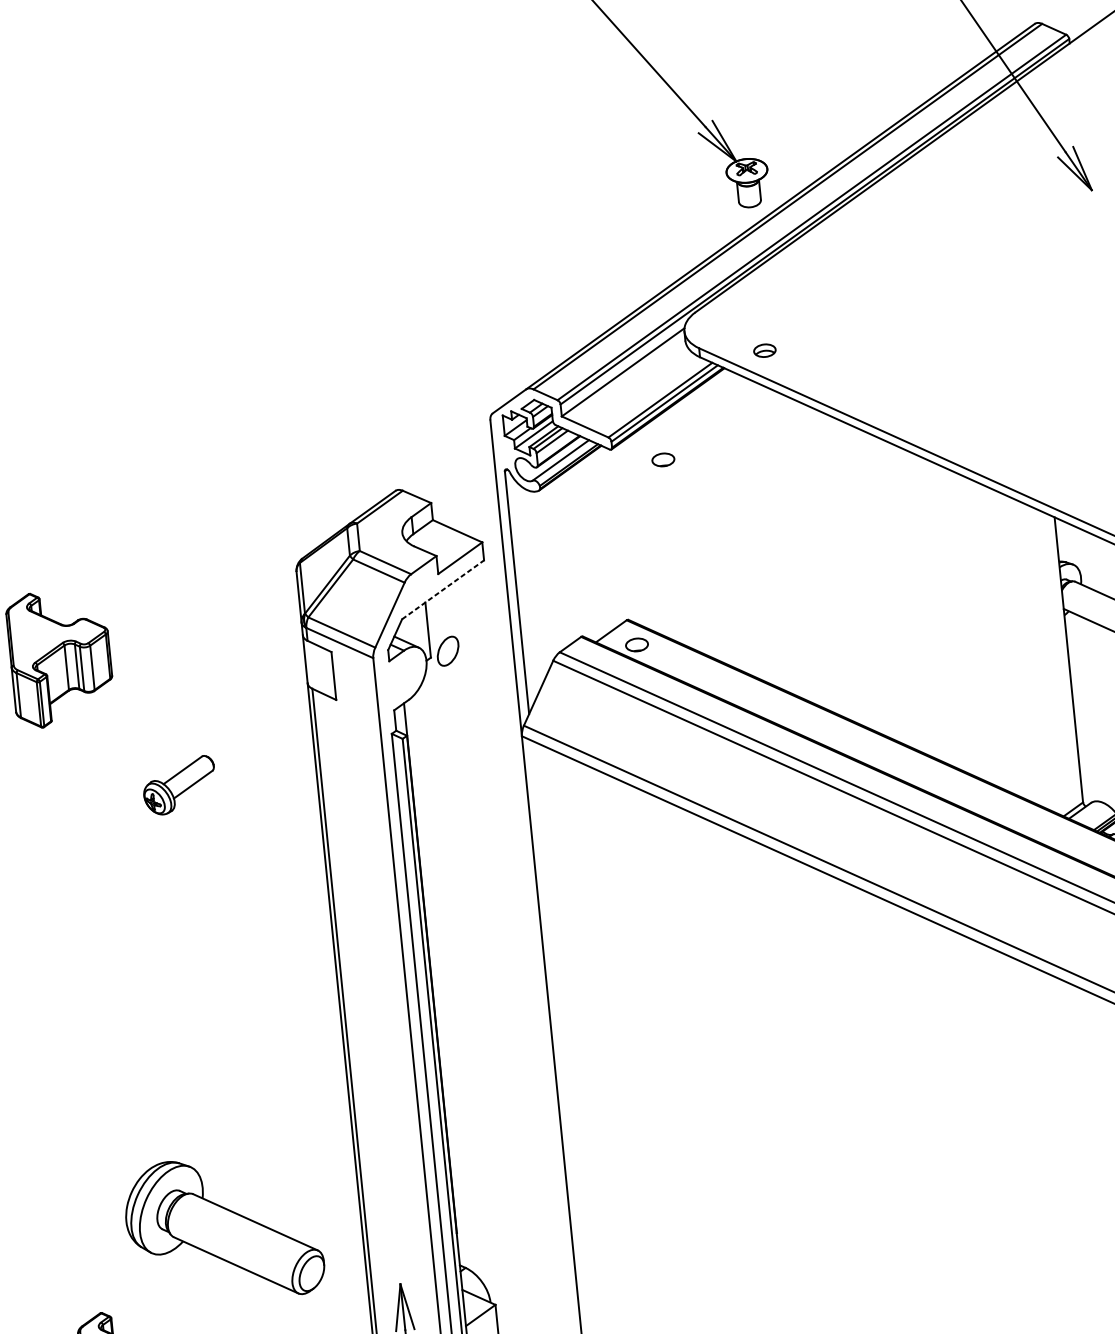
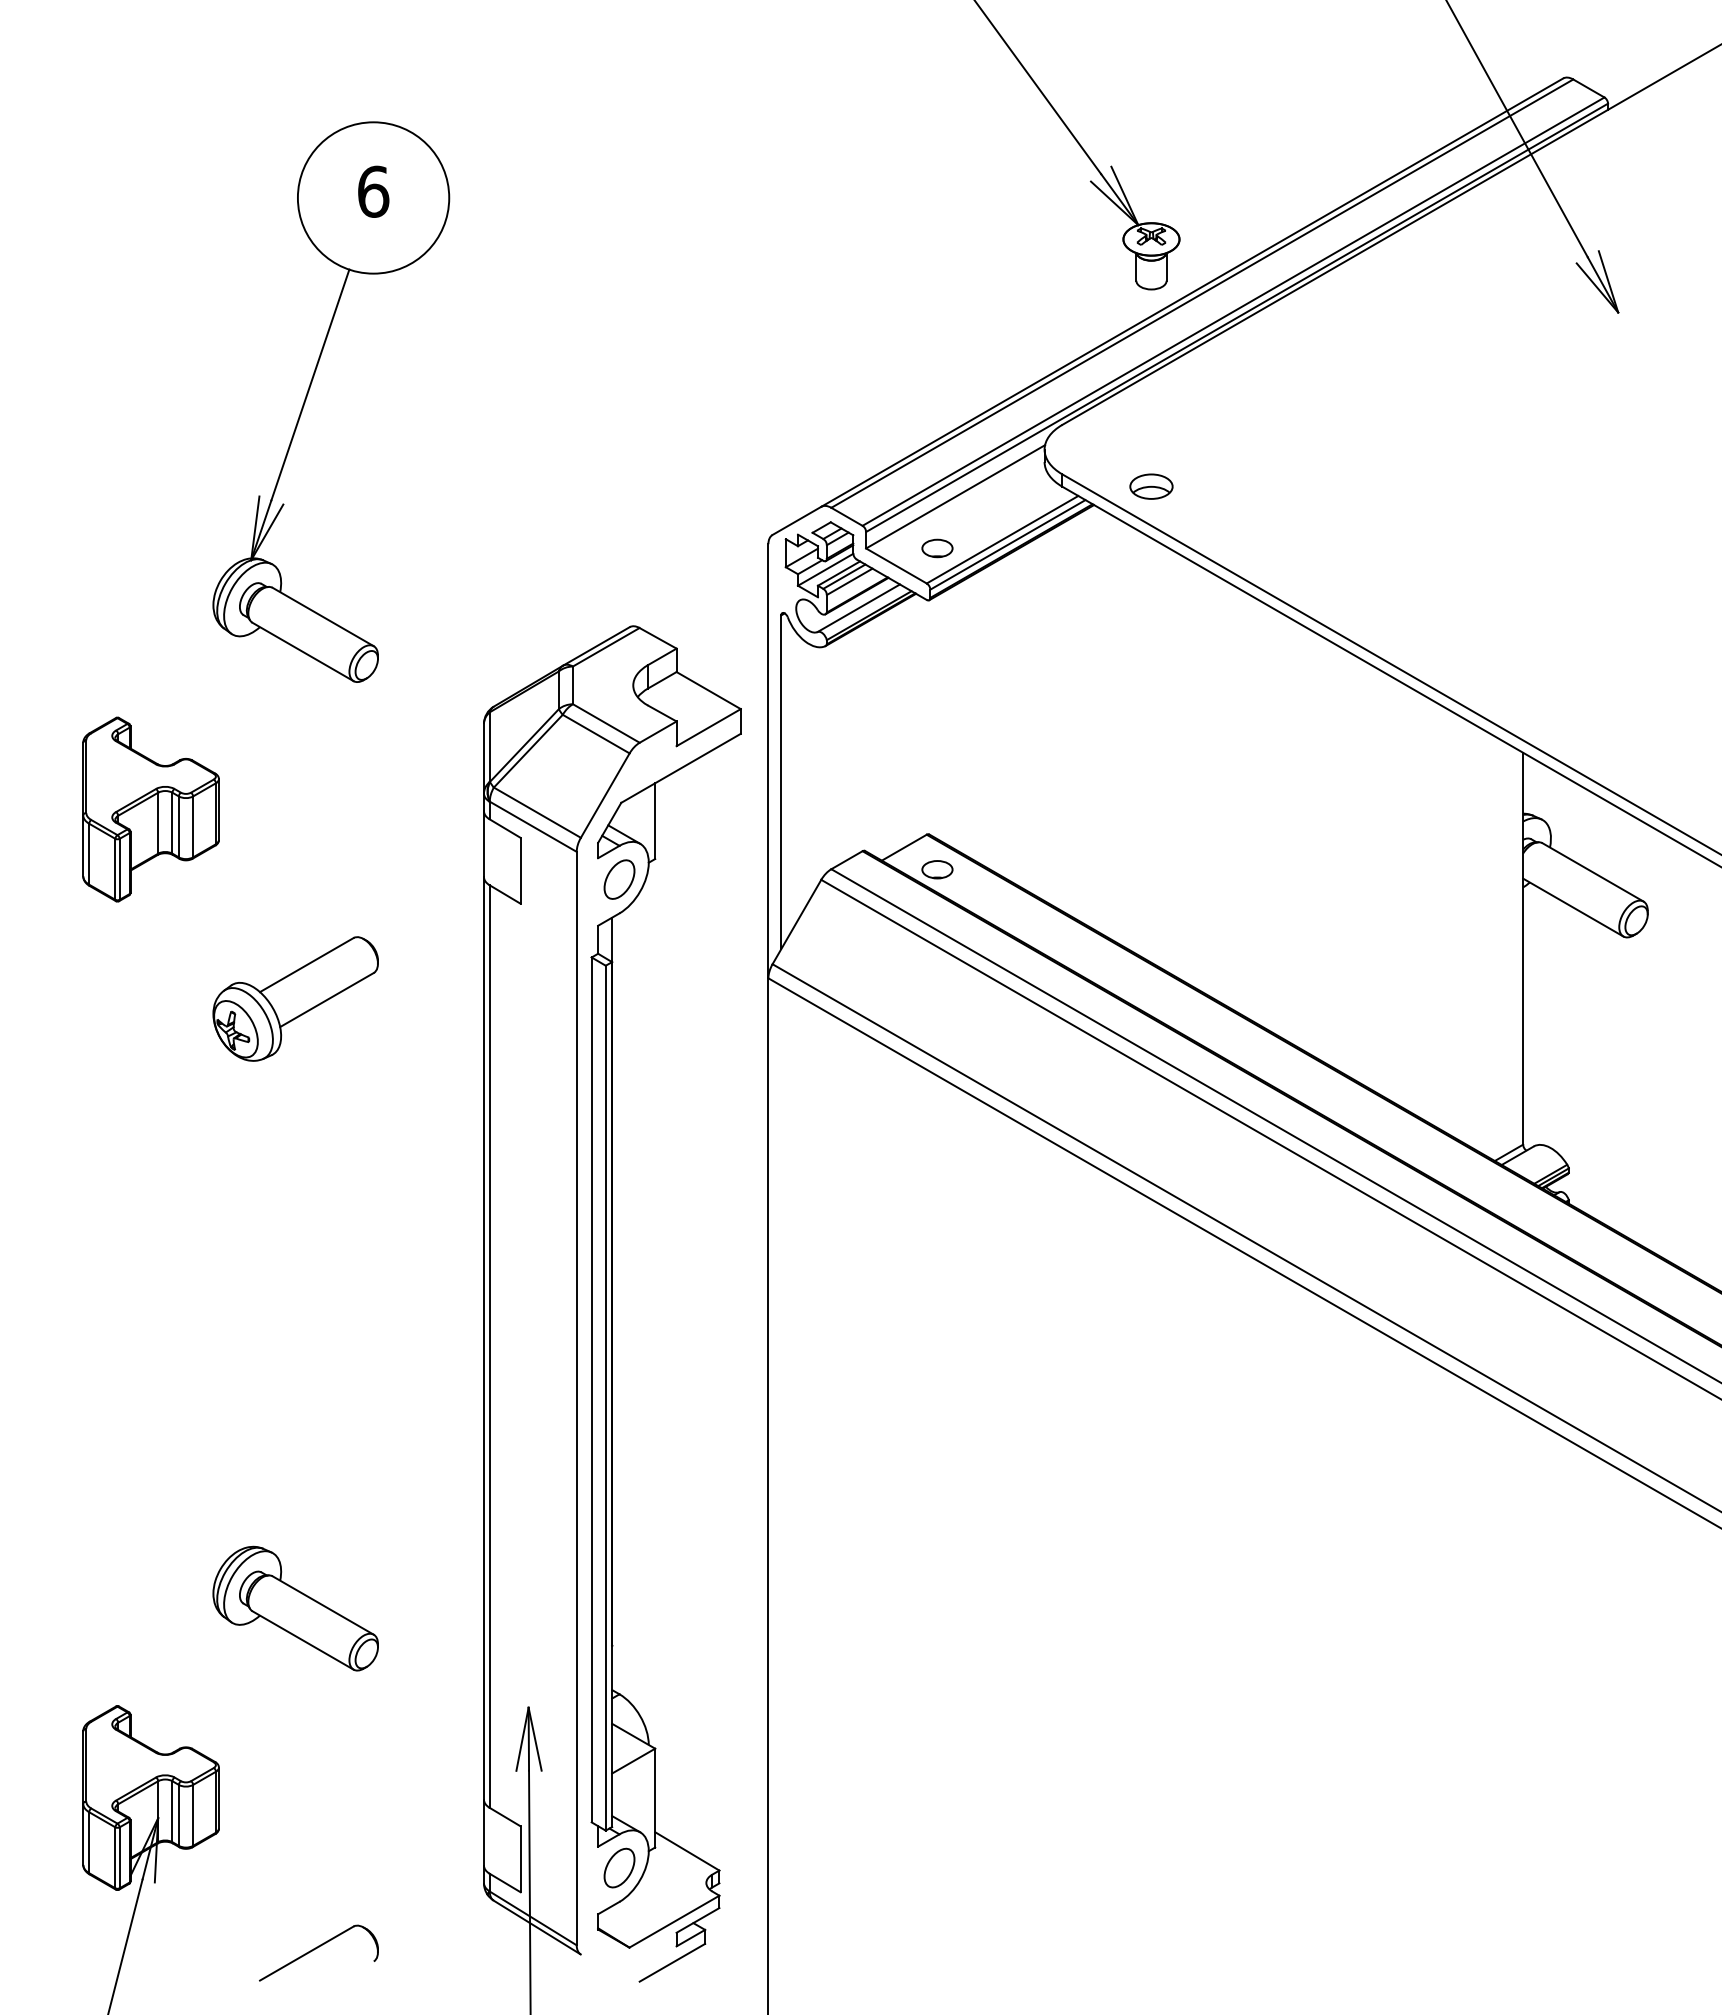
part: (144, 344) -> (308, 394), added
part: (764, 350) -> (1151, 486), size x1.43
part: (663, 459) -> (937, 548), moved
line: (443, 589) -> (681, 768), dashed -> solid
part: (448, 651) -> (619, 879), moved
part: (179, 785) -> (295, 998), size x1.67
part: (223, 1229) -> (295, 1608), size x0.62

